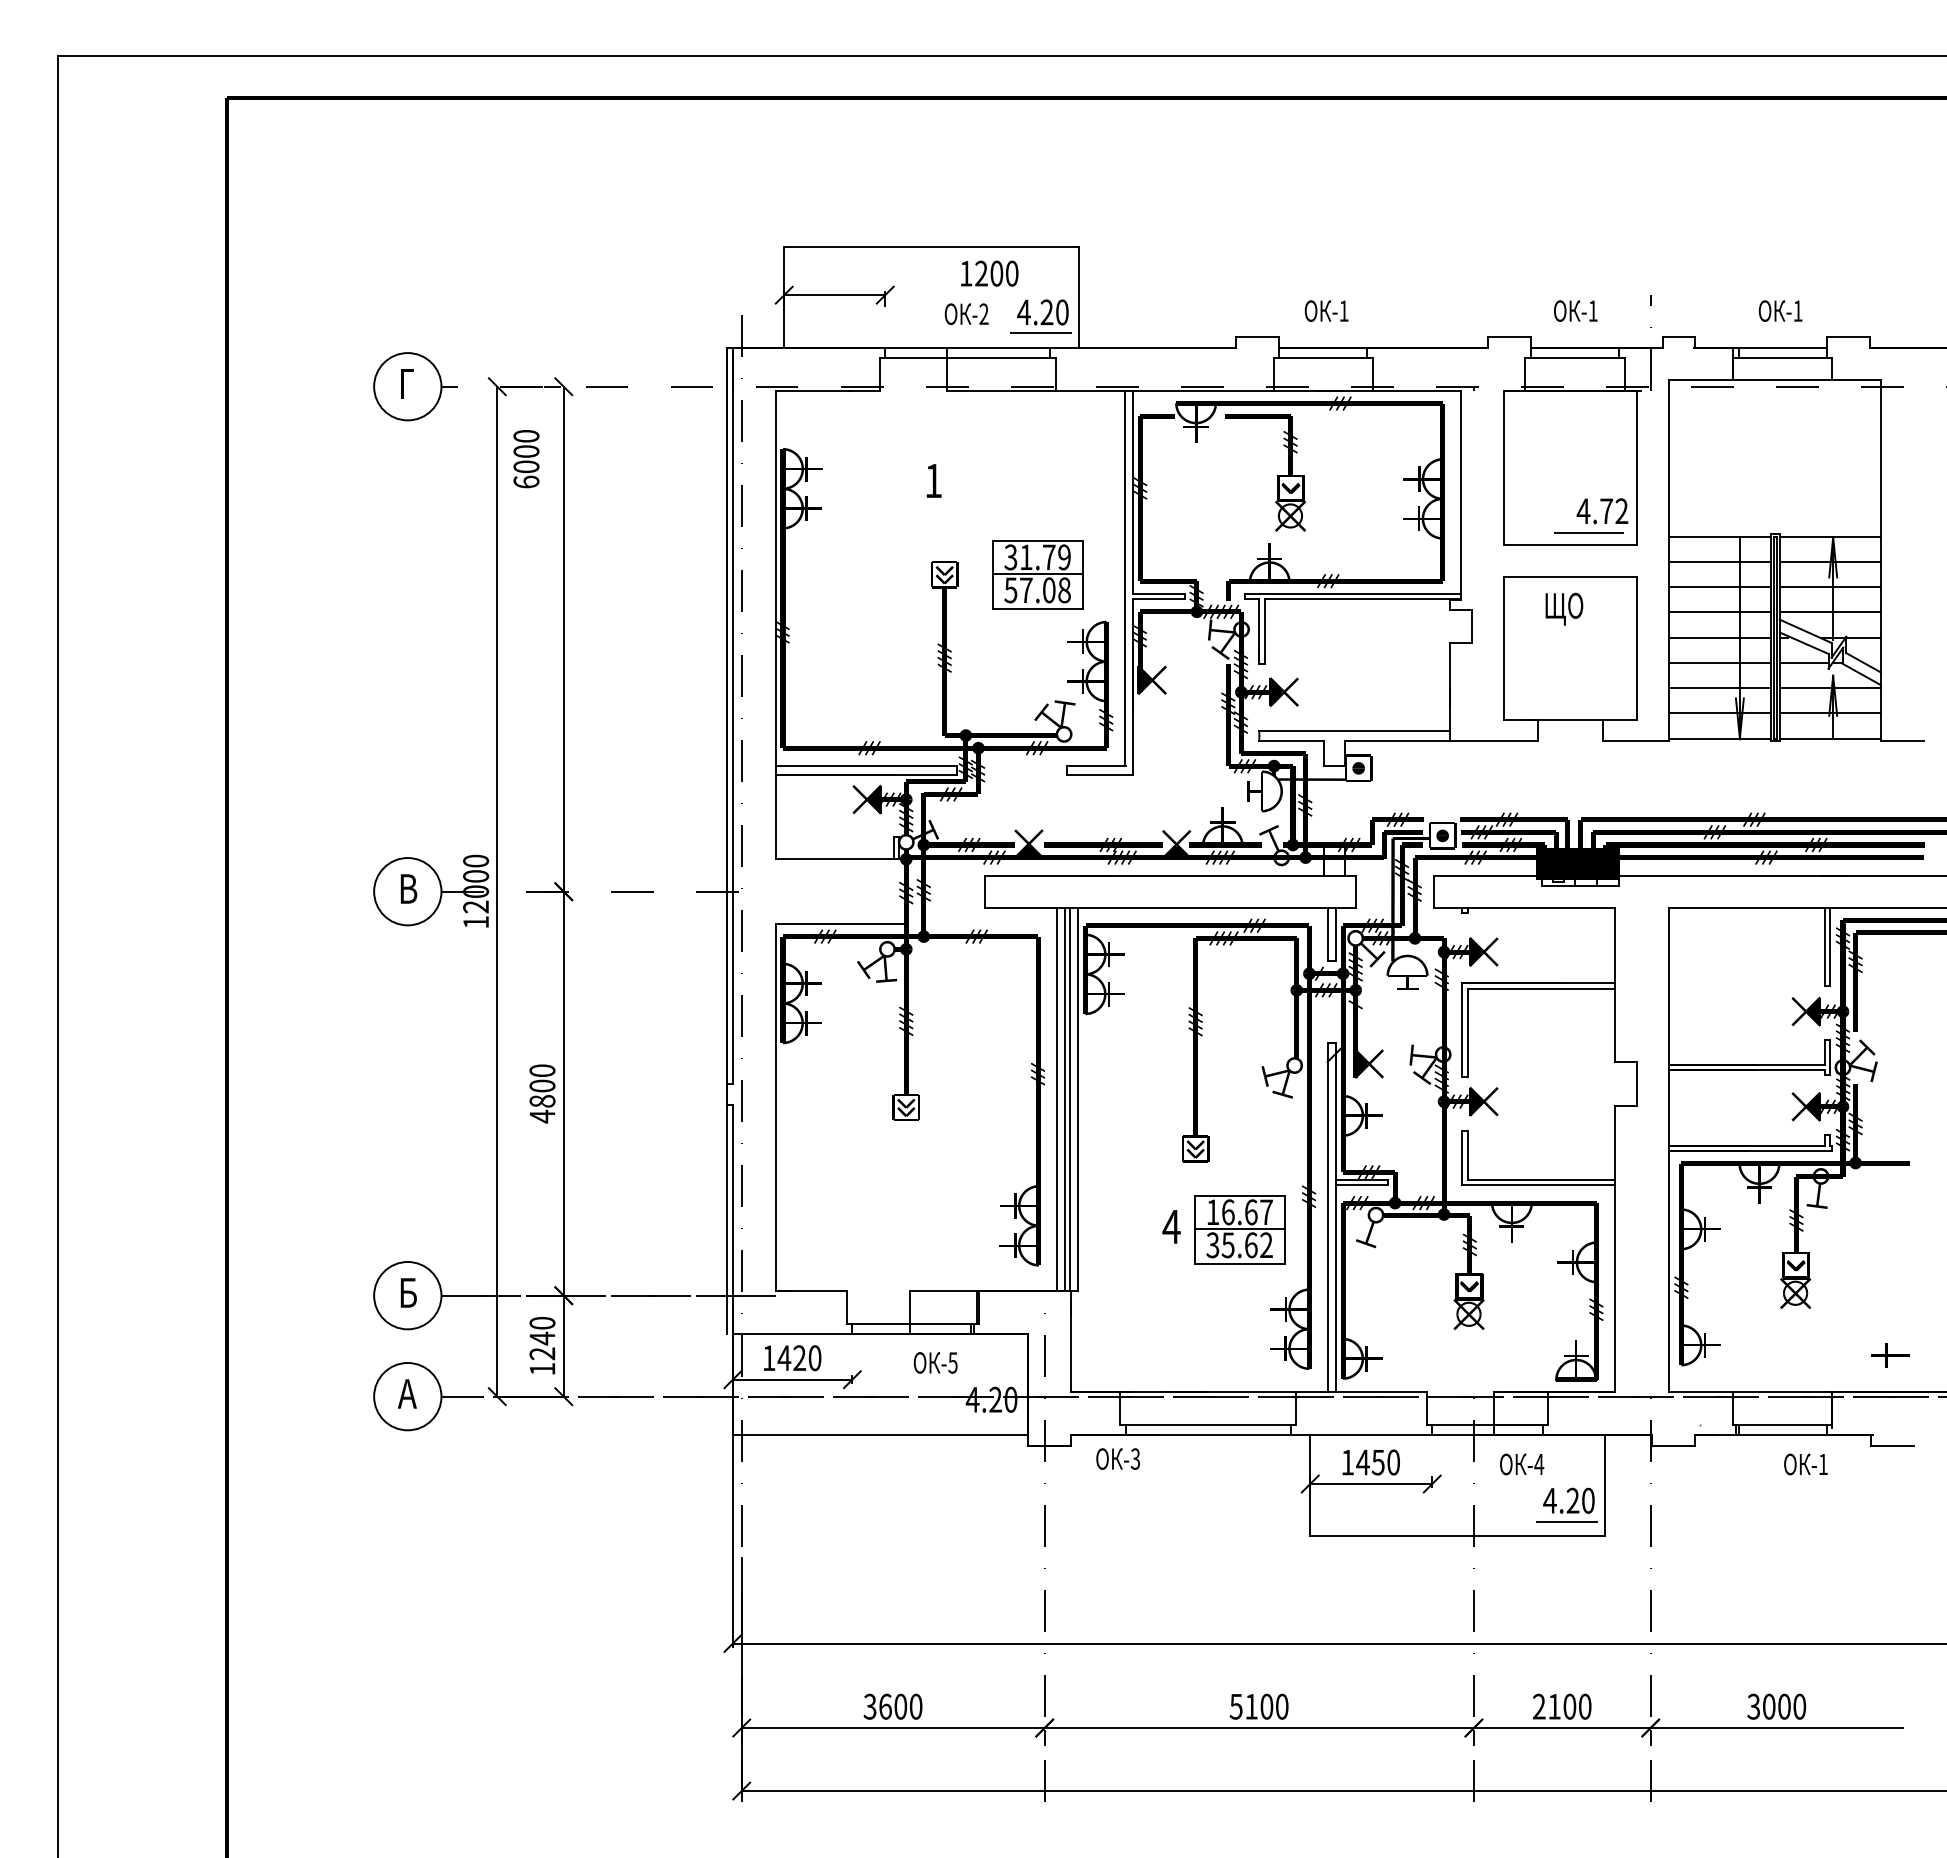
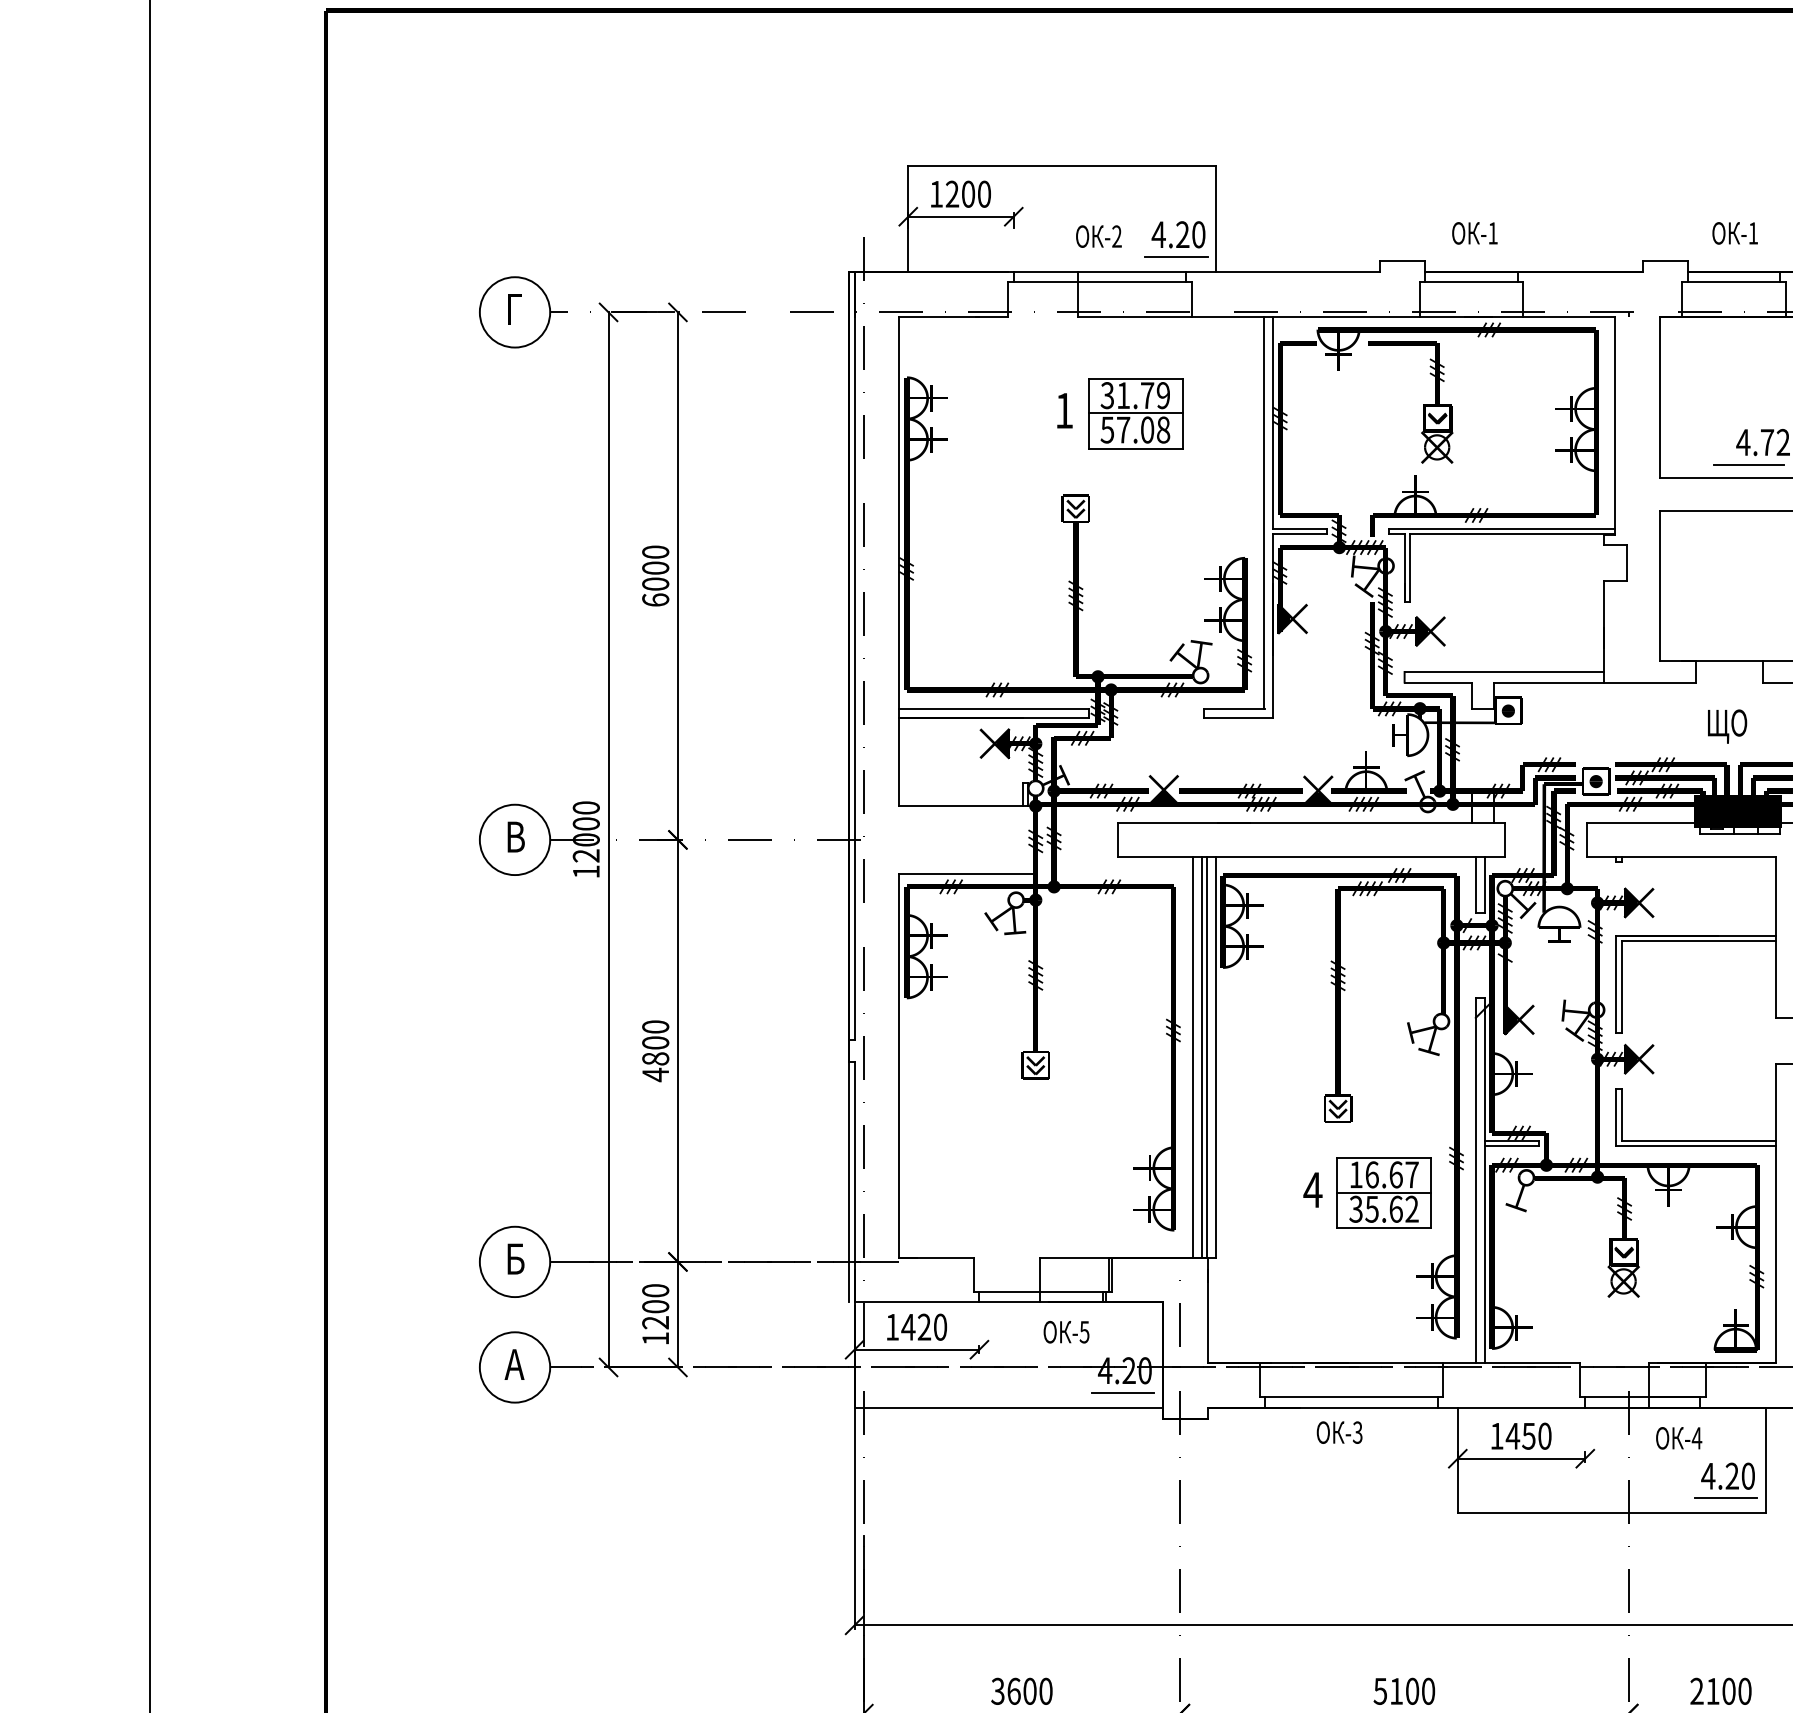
text: (989, 273) -> (960, 194), moved
text: (526, 459) -> (655, 576), moved
part: (1037, 574) -> (1135, 413), moved
text: (1564, 608) -> (1727, 725), moved
text: (542, 1338) -> (655, 1306), 1240 -> 1200
line: (989, 1420) -> (1122, 1392), added
text: (1117, 1458) -> (1338, 1432), moved

